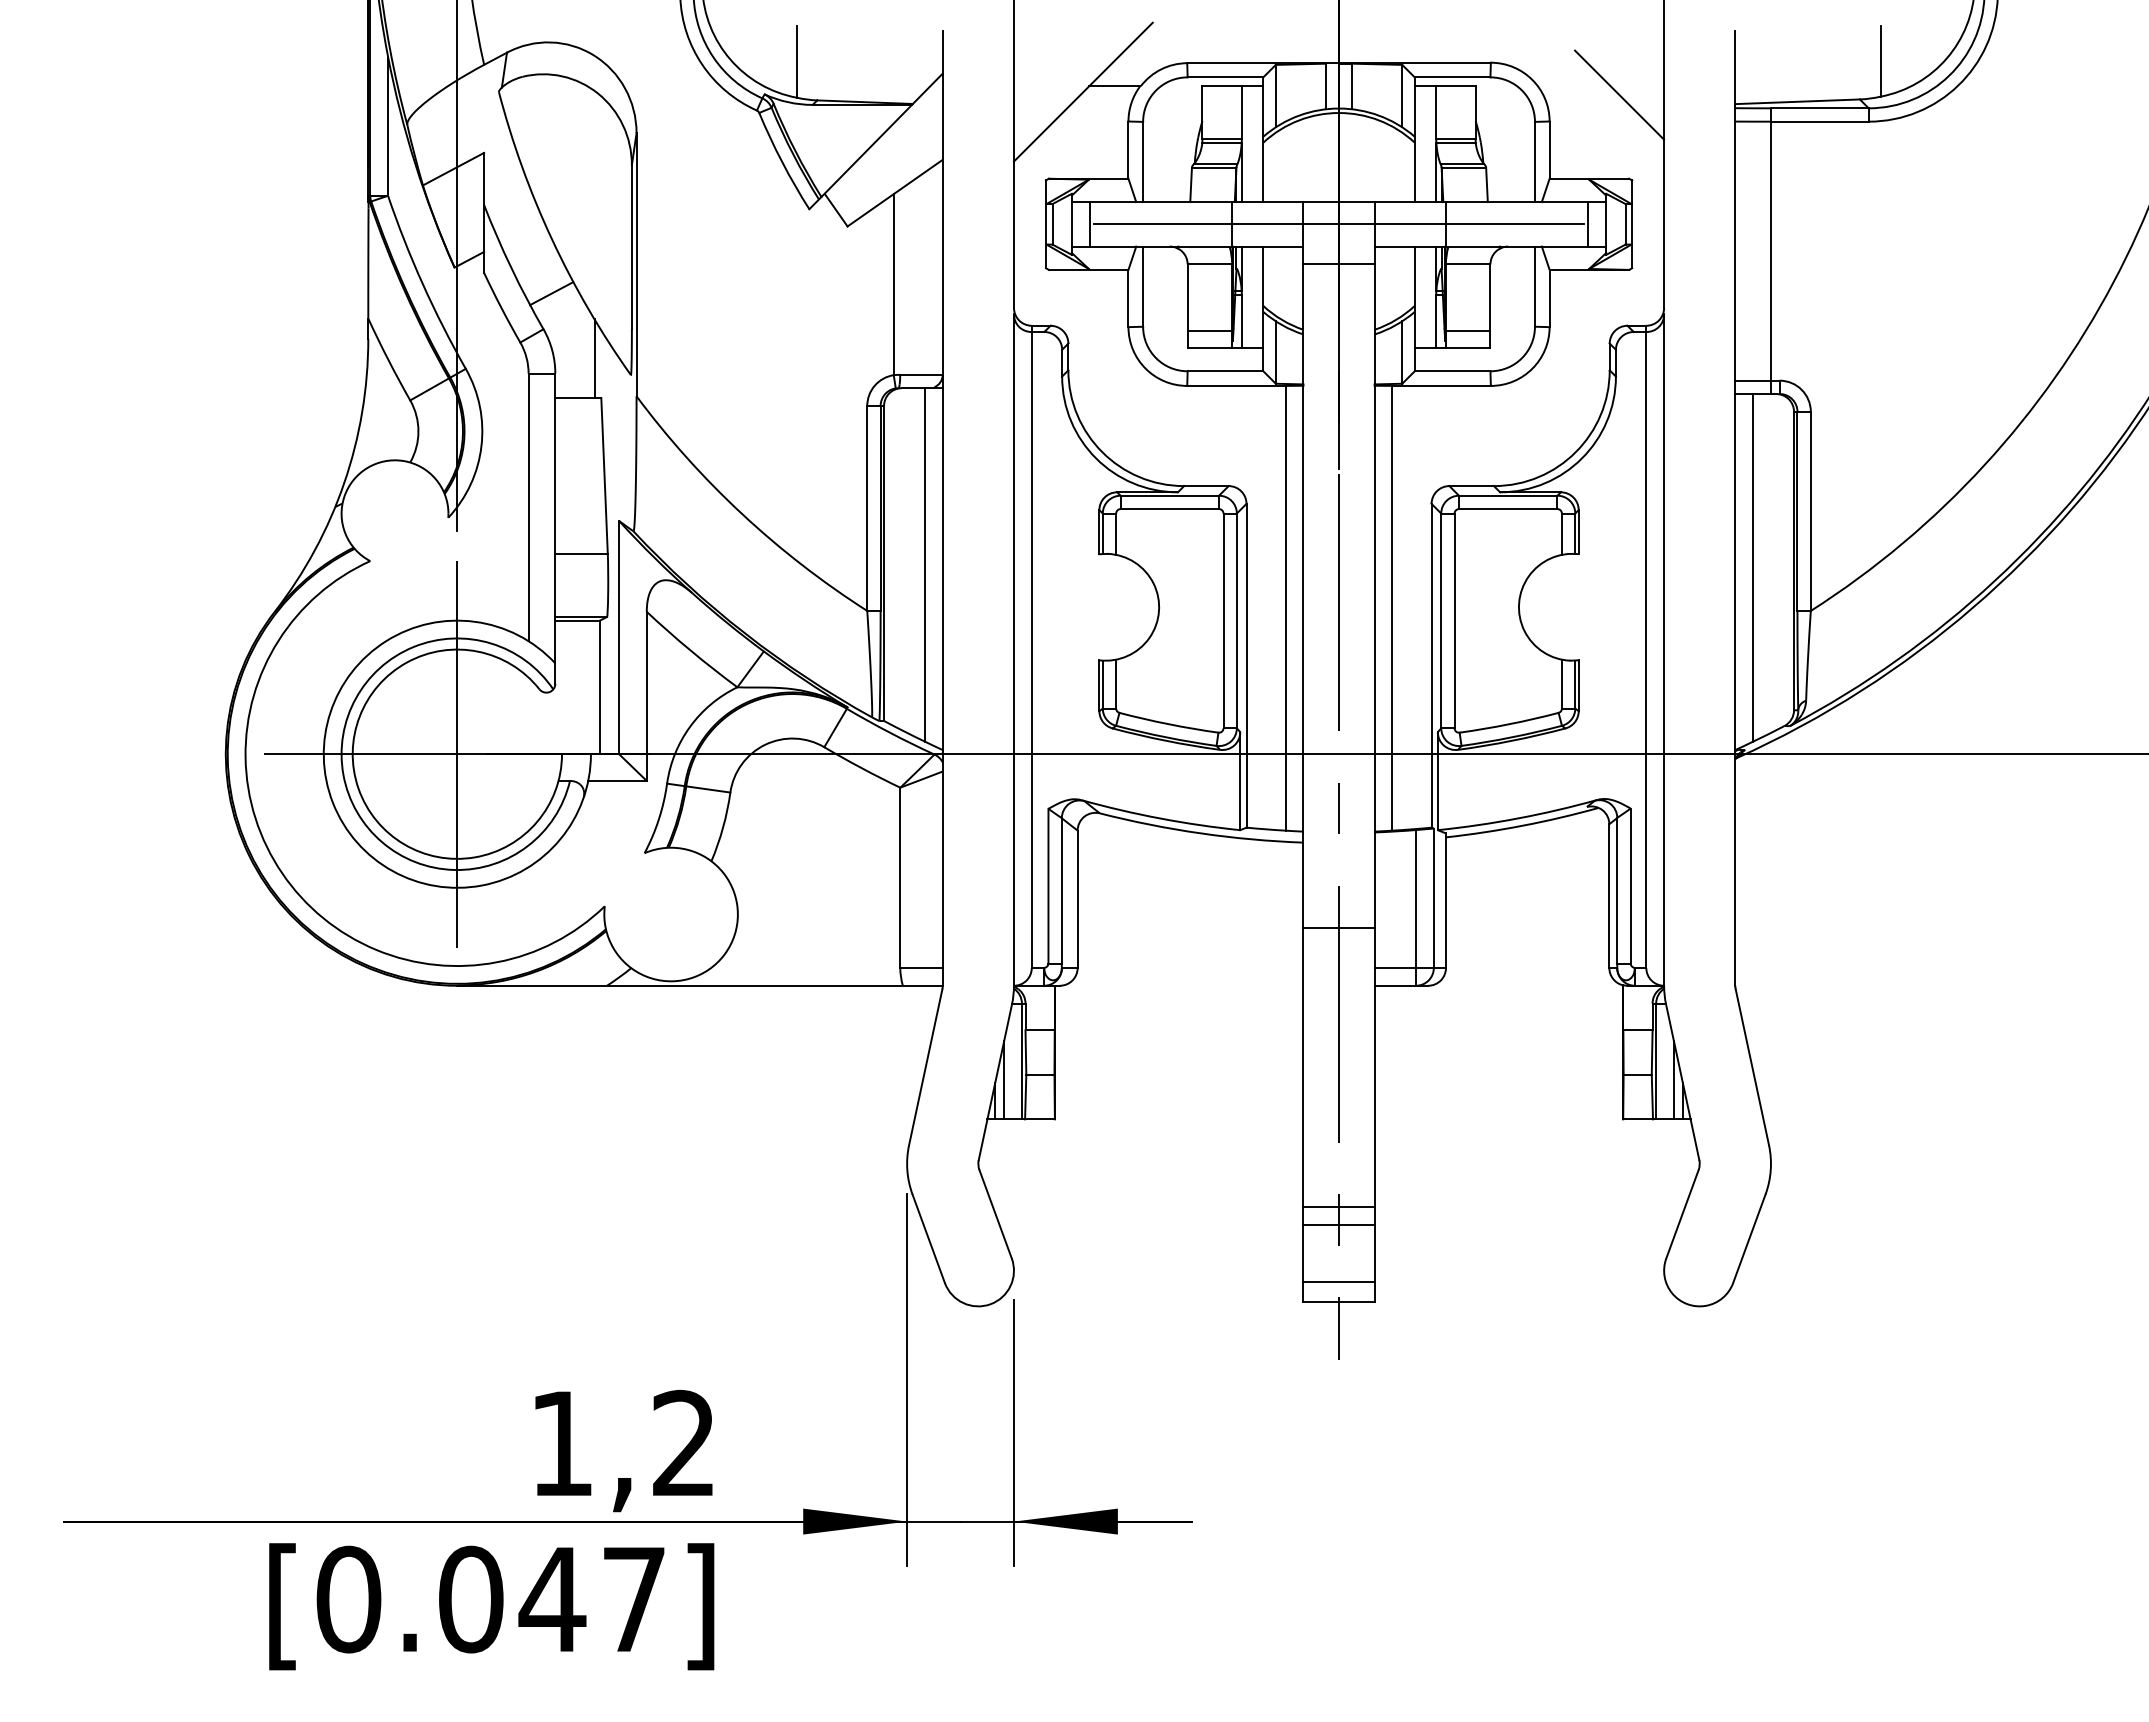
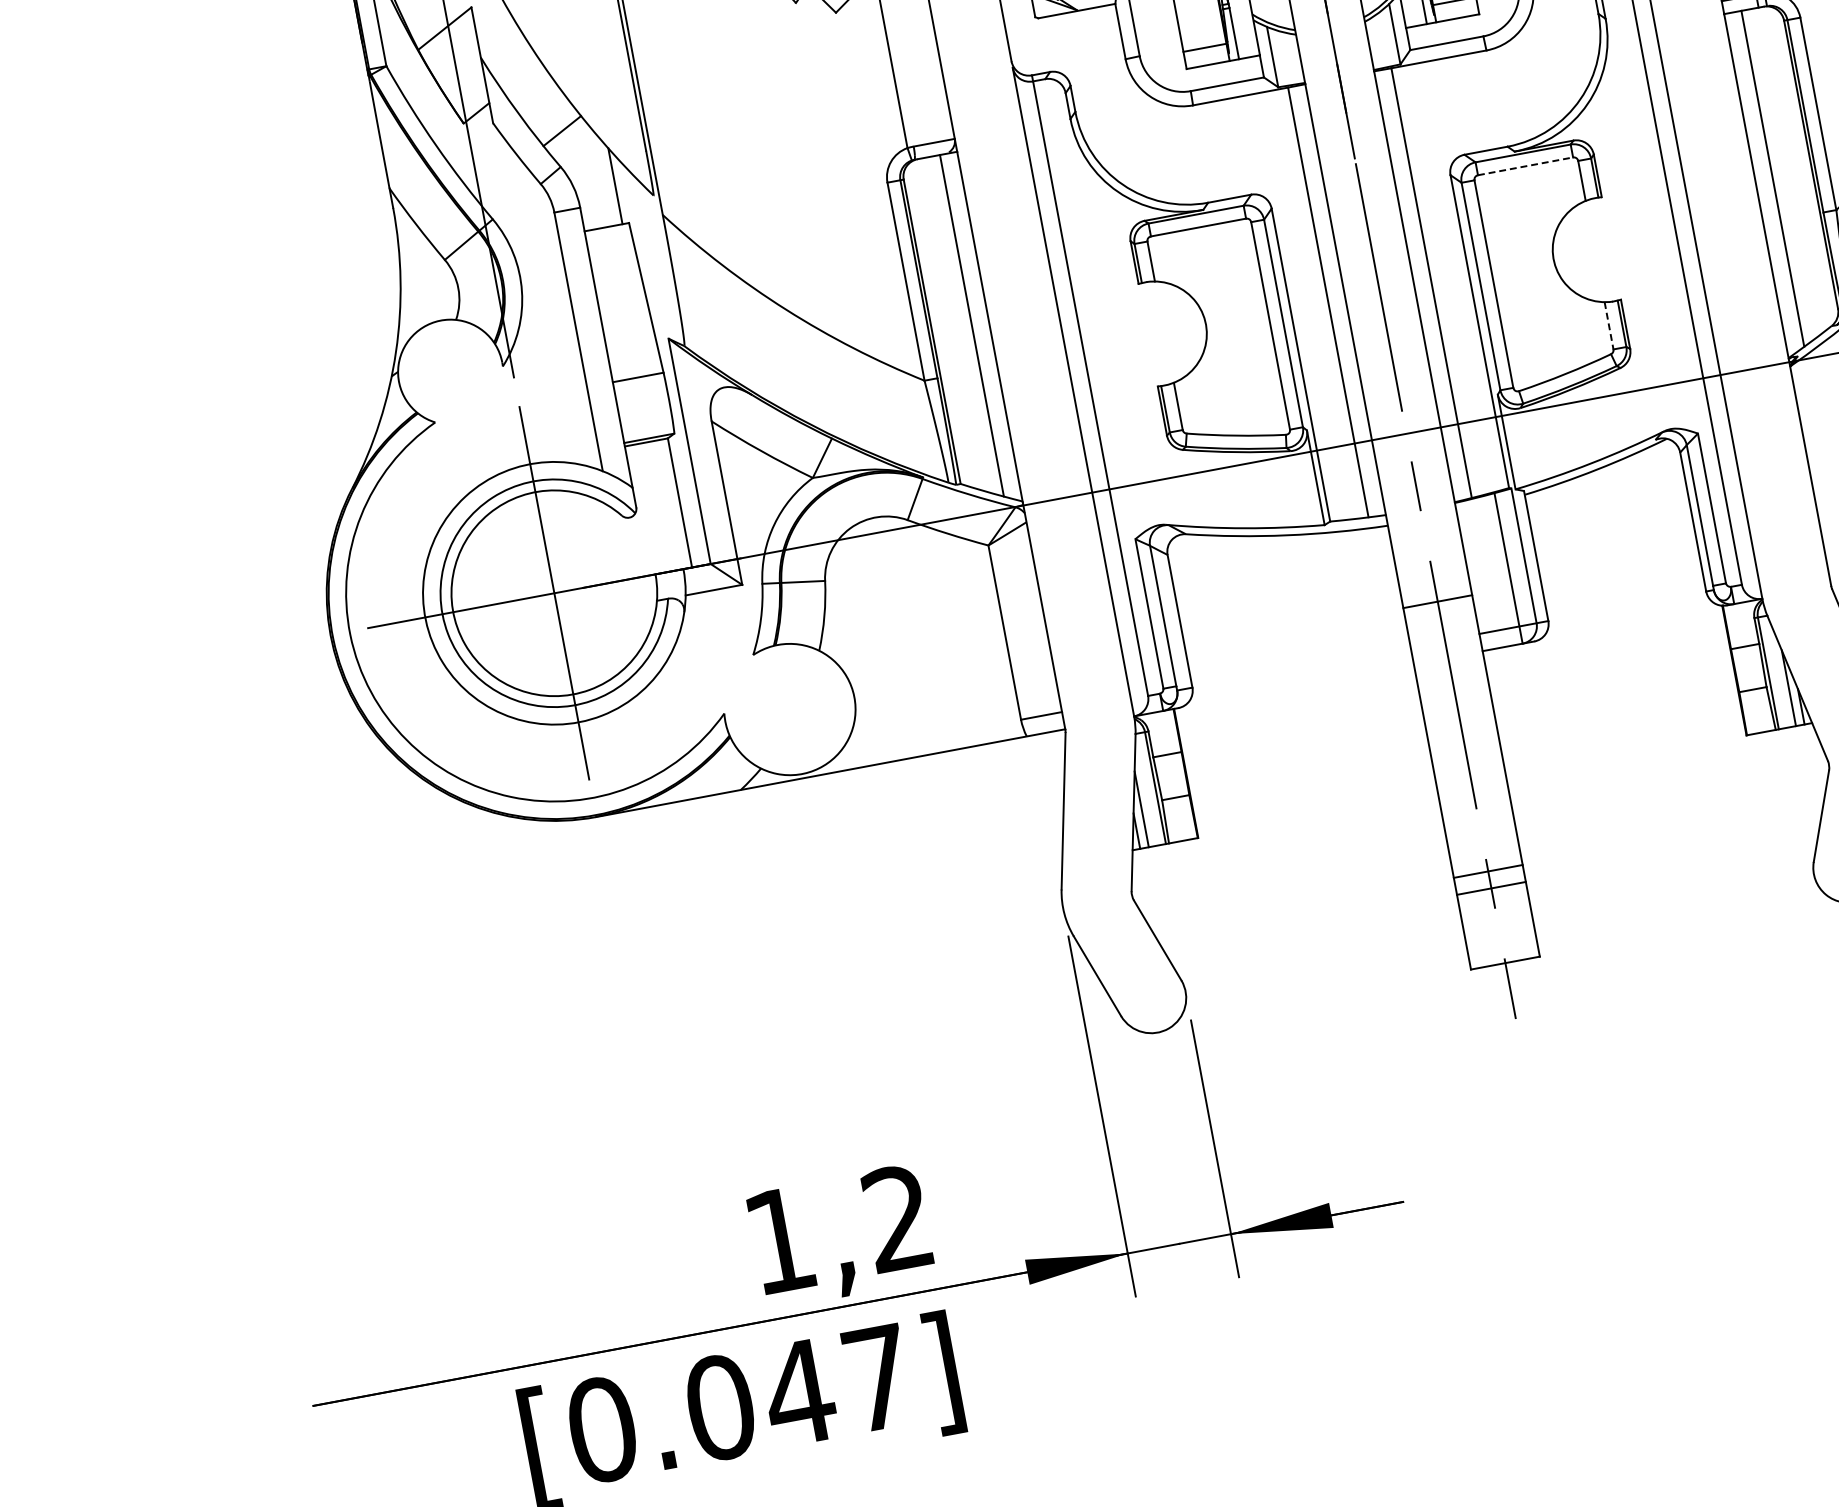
line: (1508, 509) -> (1525, 166), solid -> dashed
line: (1561, 684) -> (1608, 326), solid -> dashed
line: (1338, 1282) -> (1501, 944), removed

